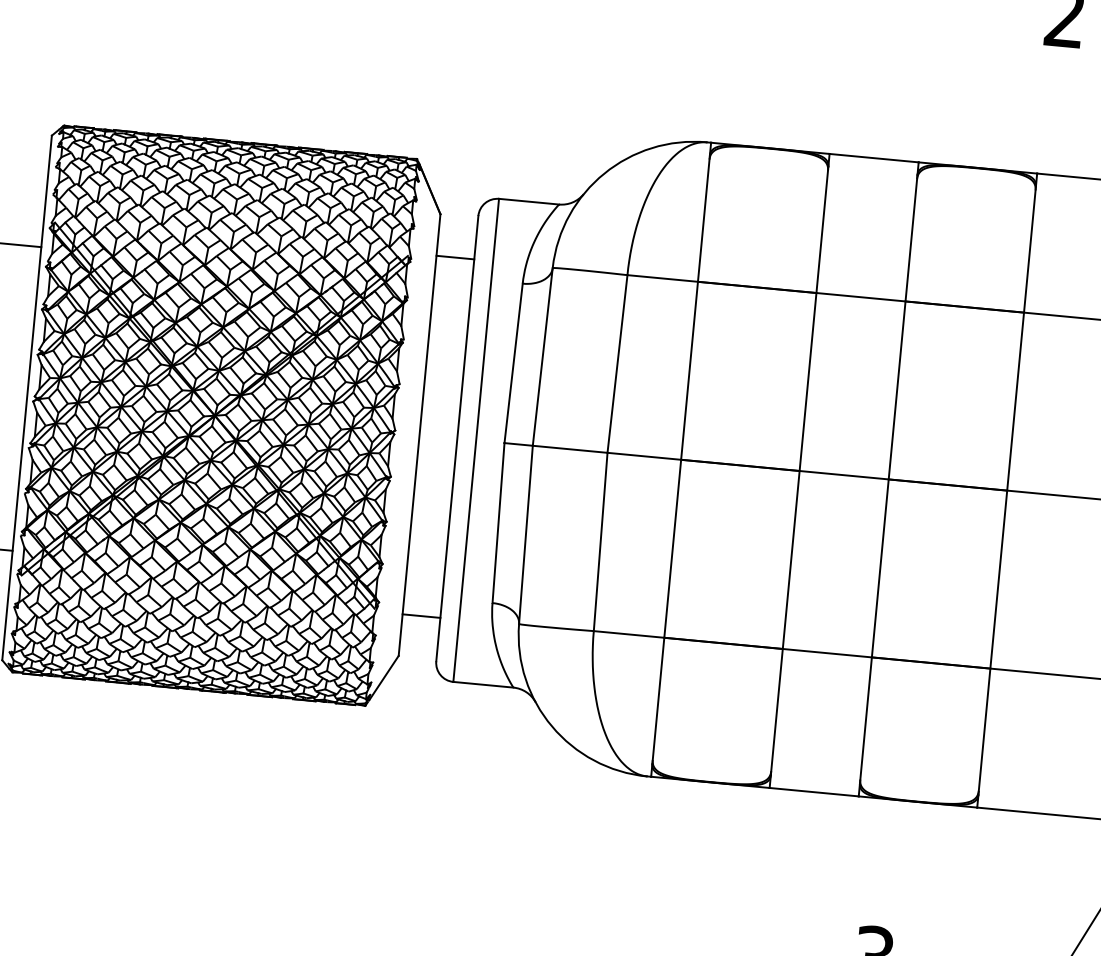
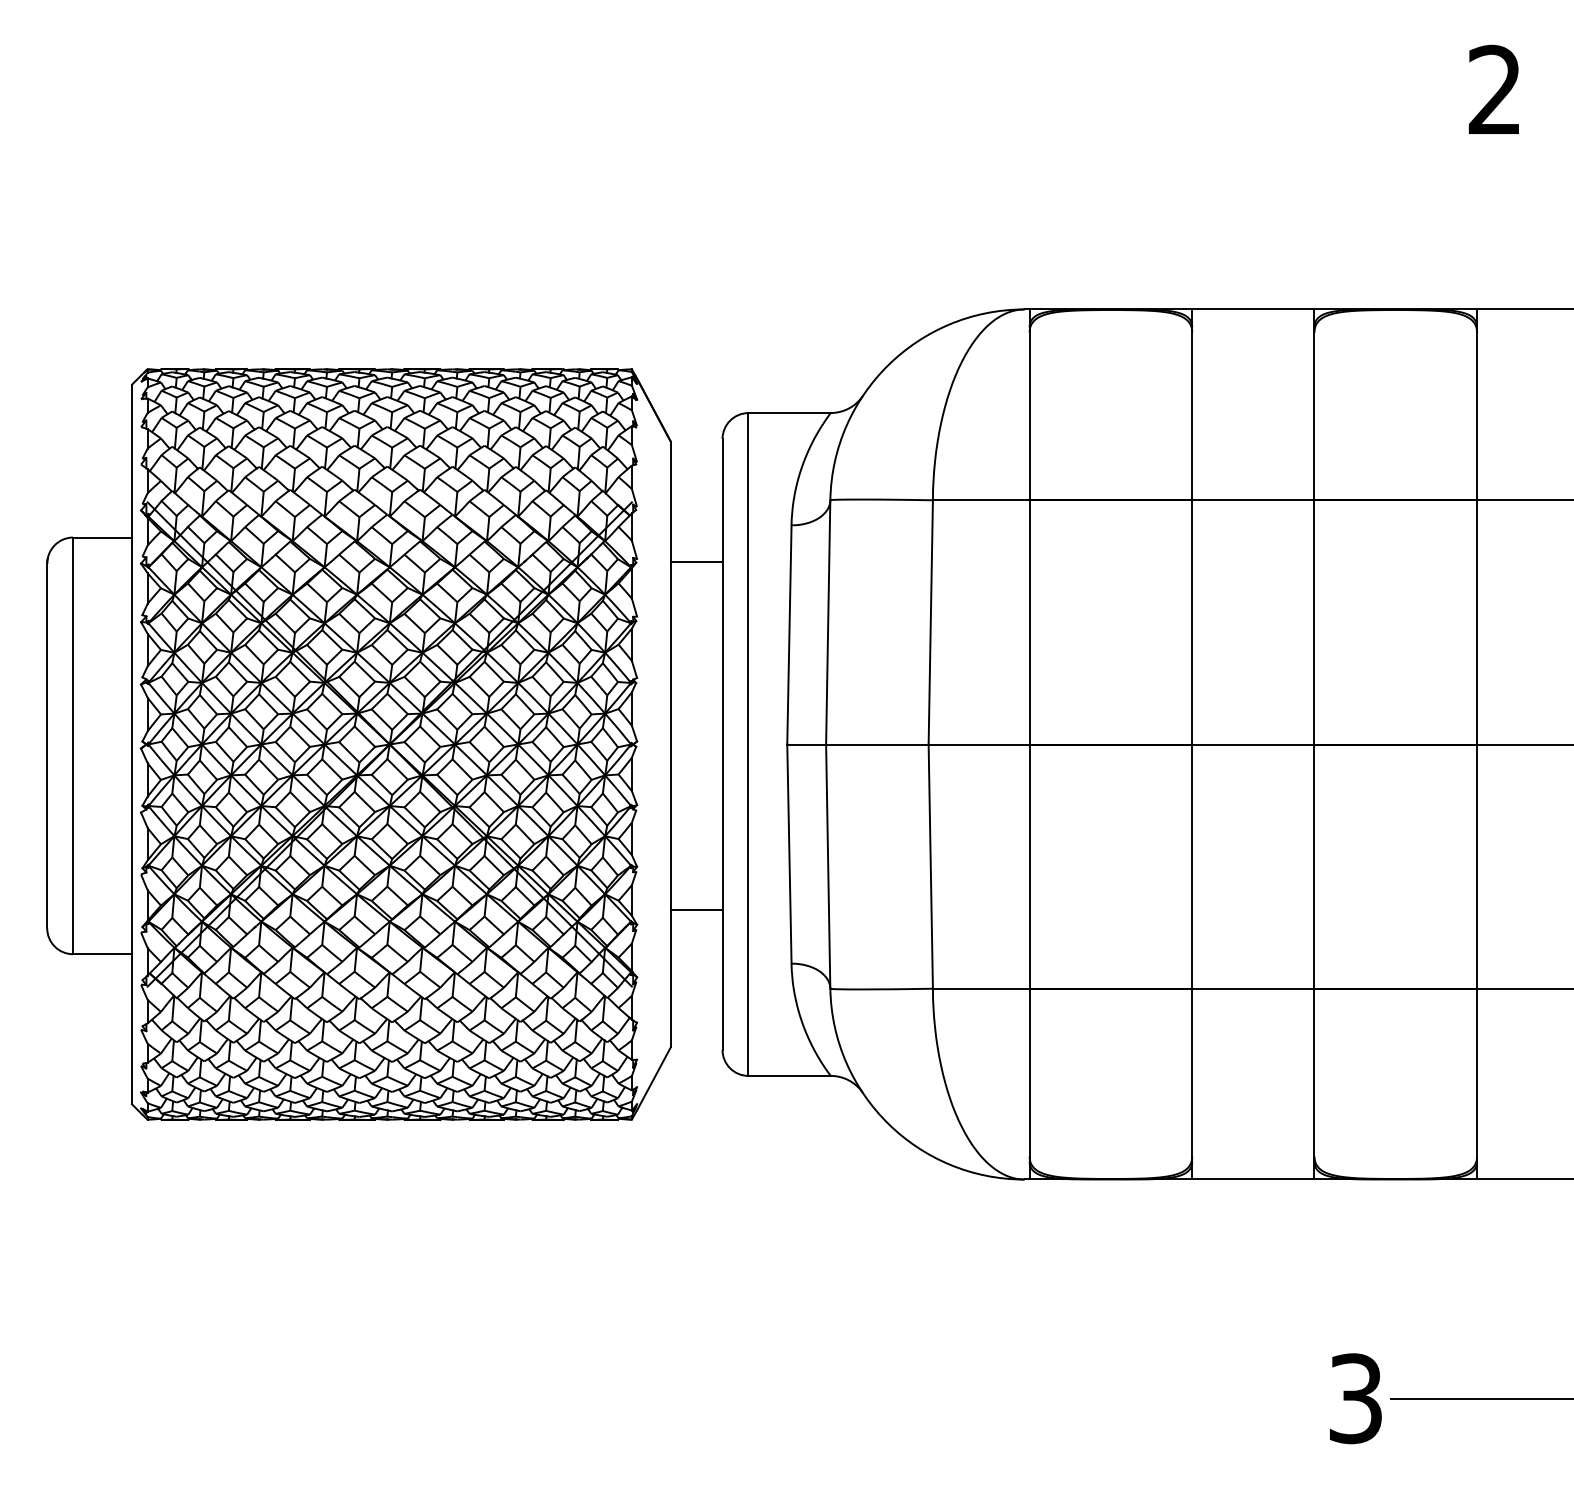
line: (455, 257) -> (696, 561), moved
line: (421, 616) -> (696, 910), moved

